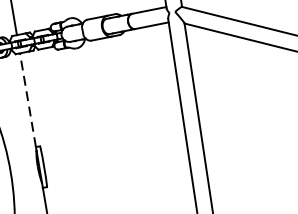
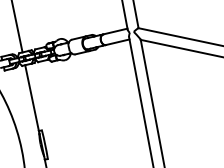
line: (28, 100) -> (32, 98), dashed -> solid

